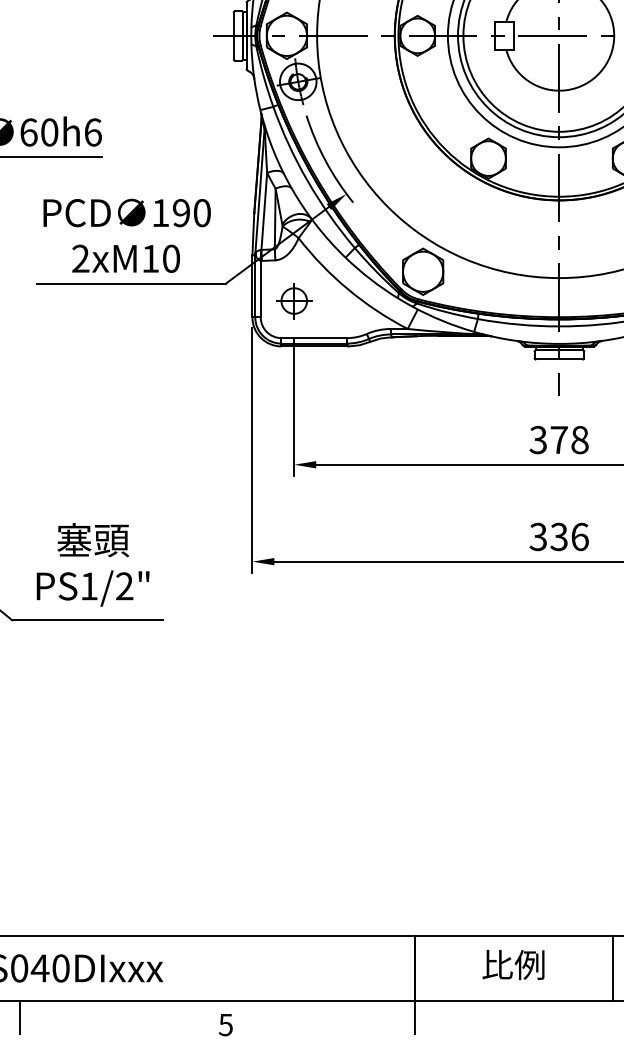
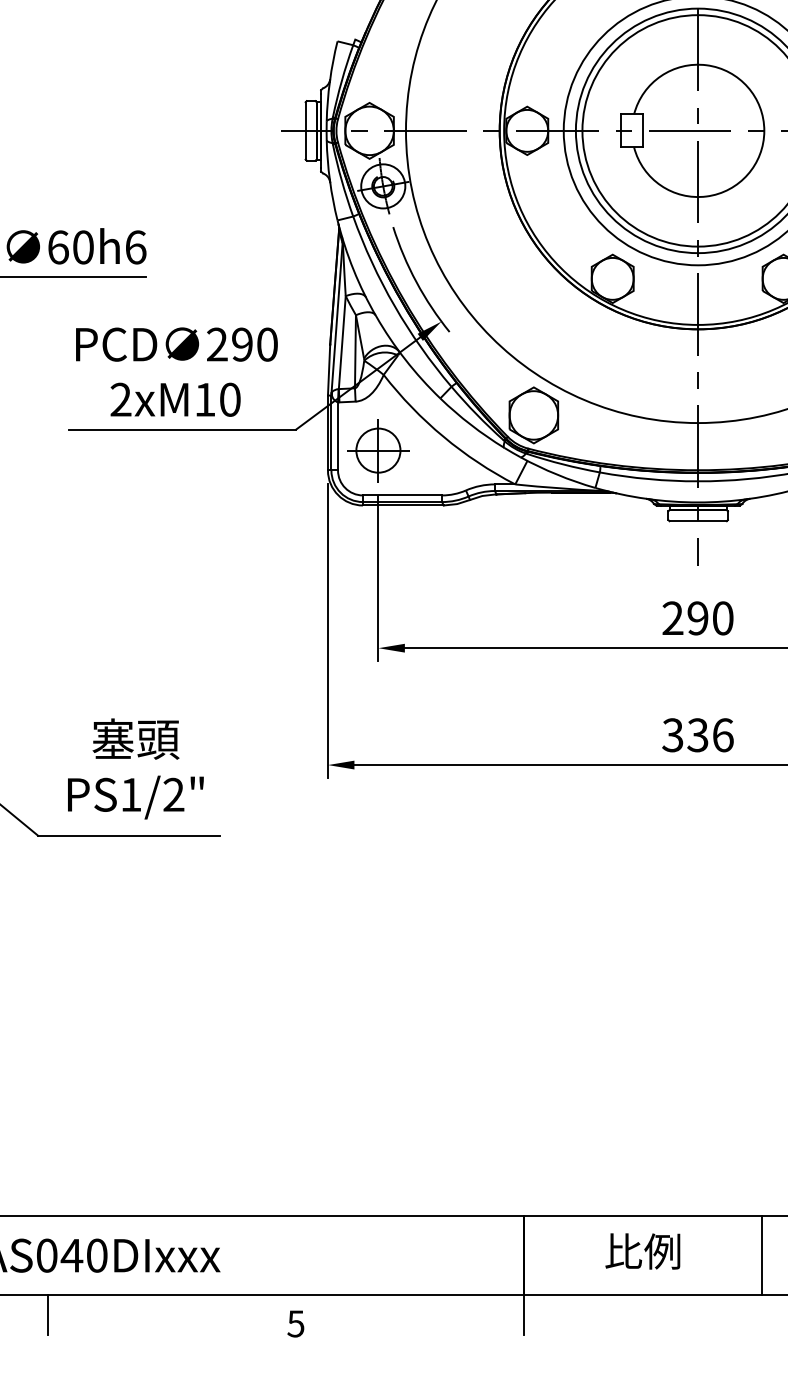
text: (160, 212) -> (217, 344), 190 -> 290
part: (294, 300) -> (378, 450), size x1.43
text: (558, 440) -> (697, 618), 378 -> 290

